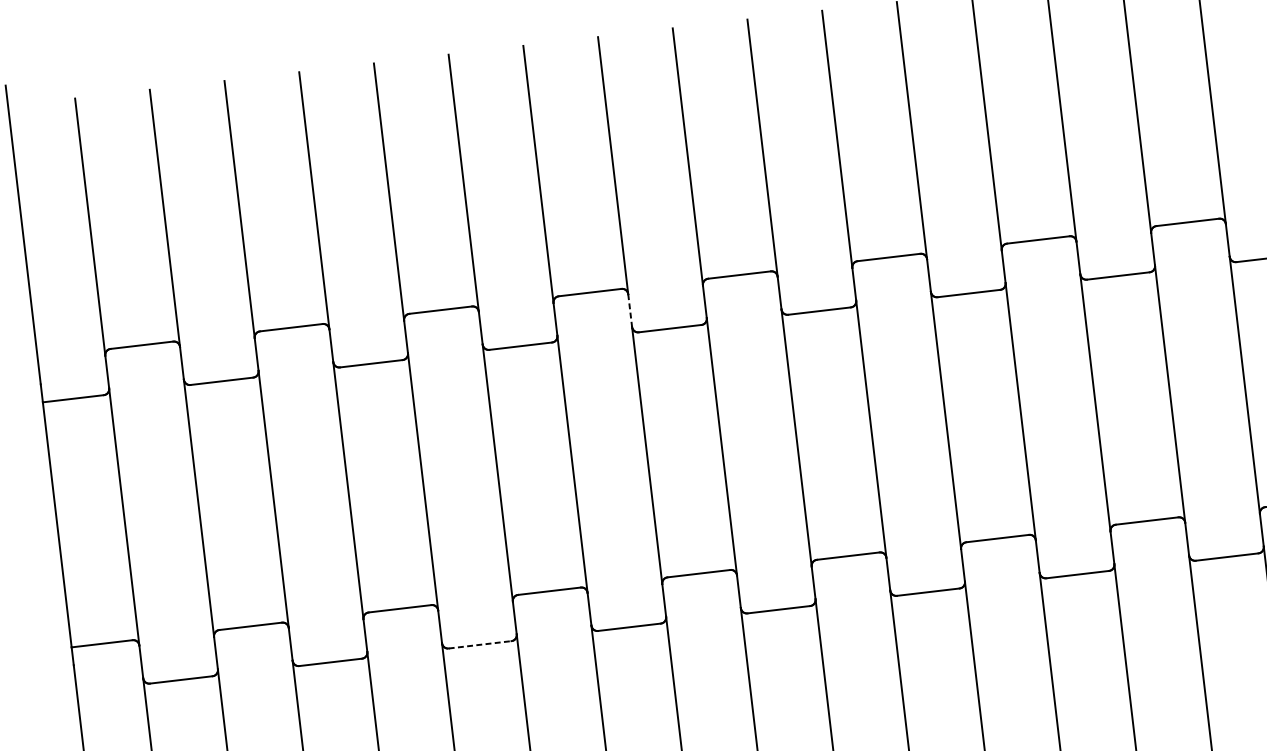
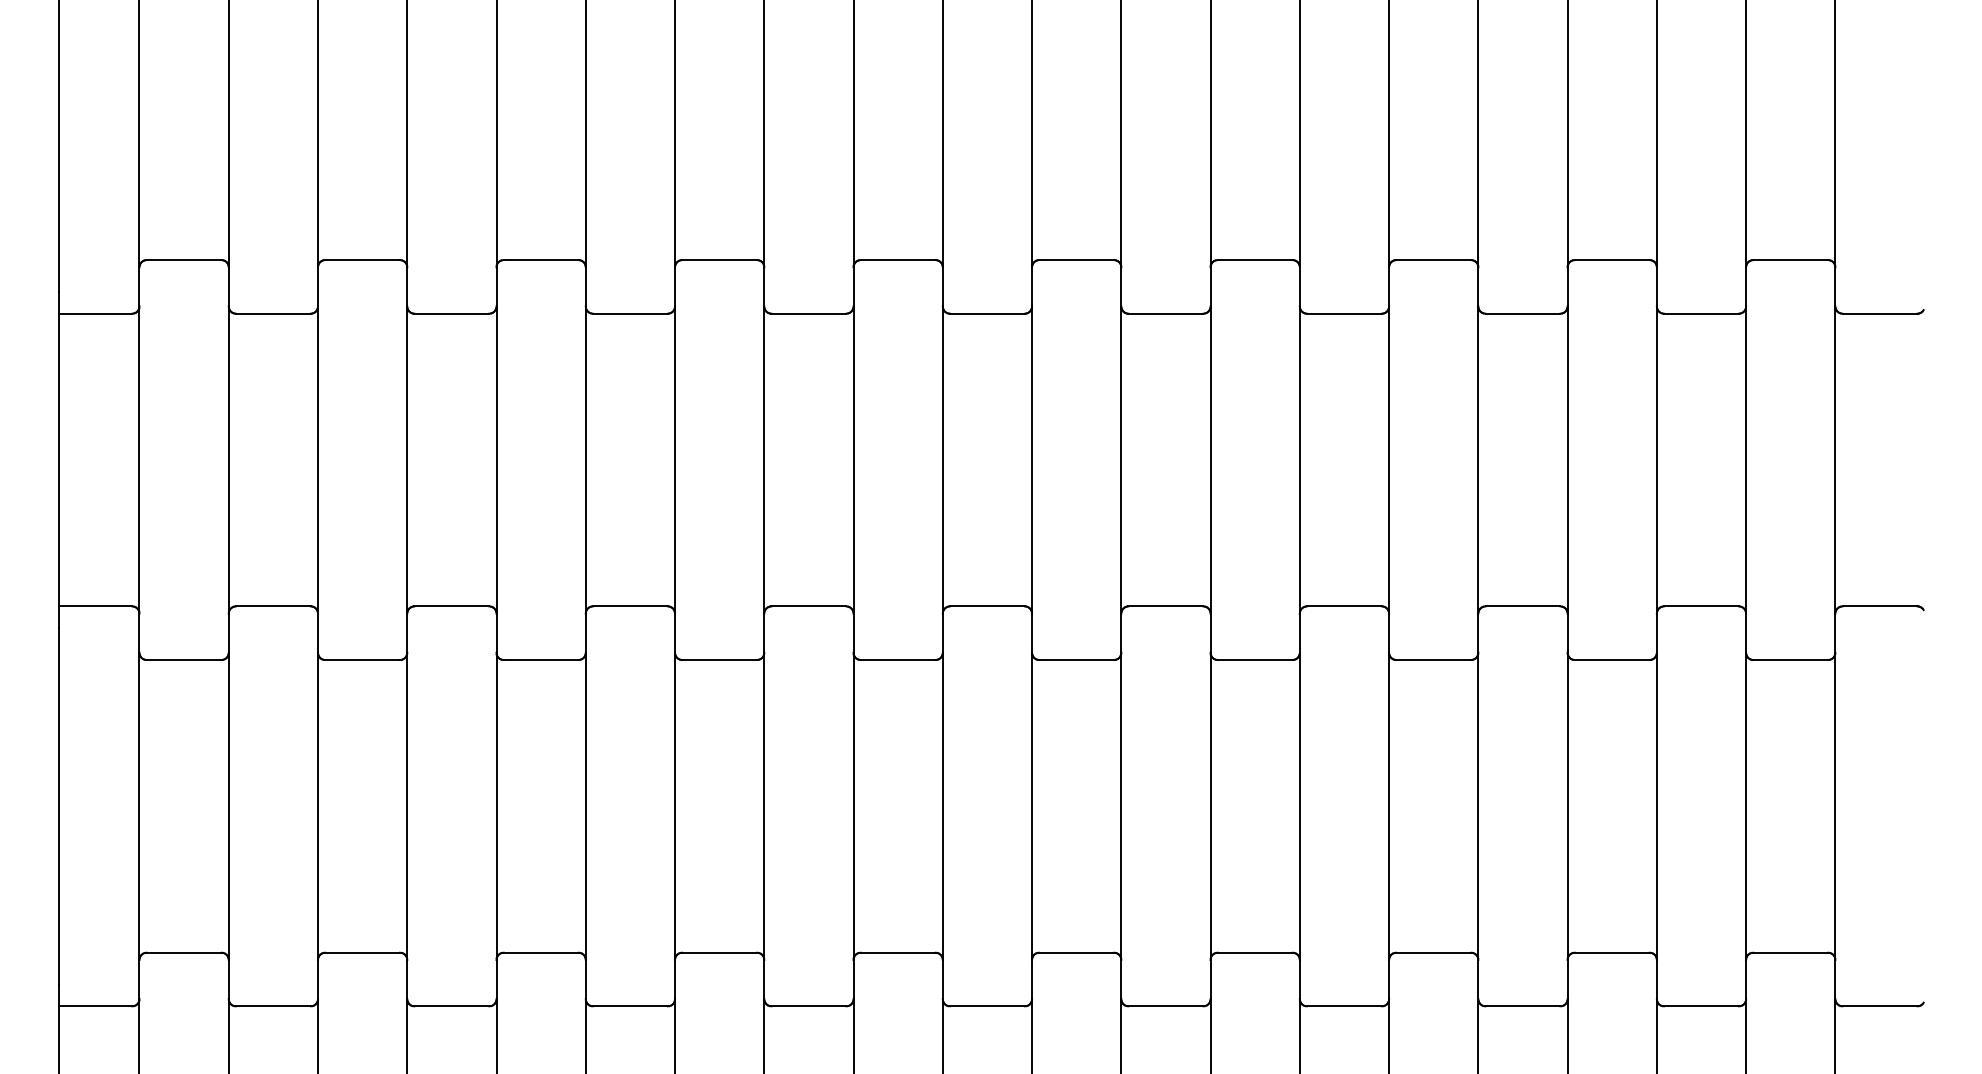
line: (630, 310) -> (764, 286), dashed -> solid
line: (480, 644) -> (541, 659), dashed -> solid

